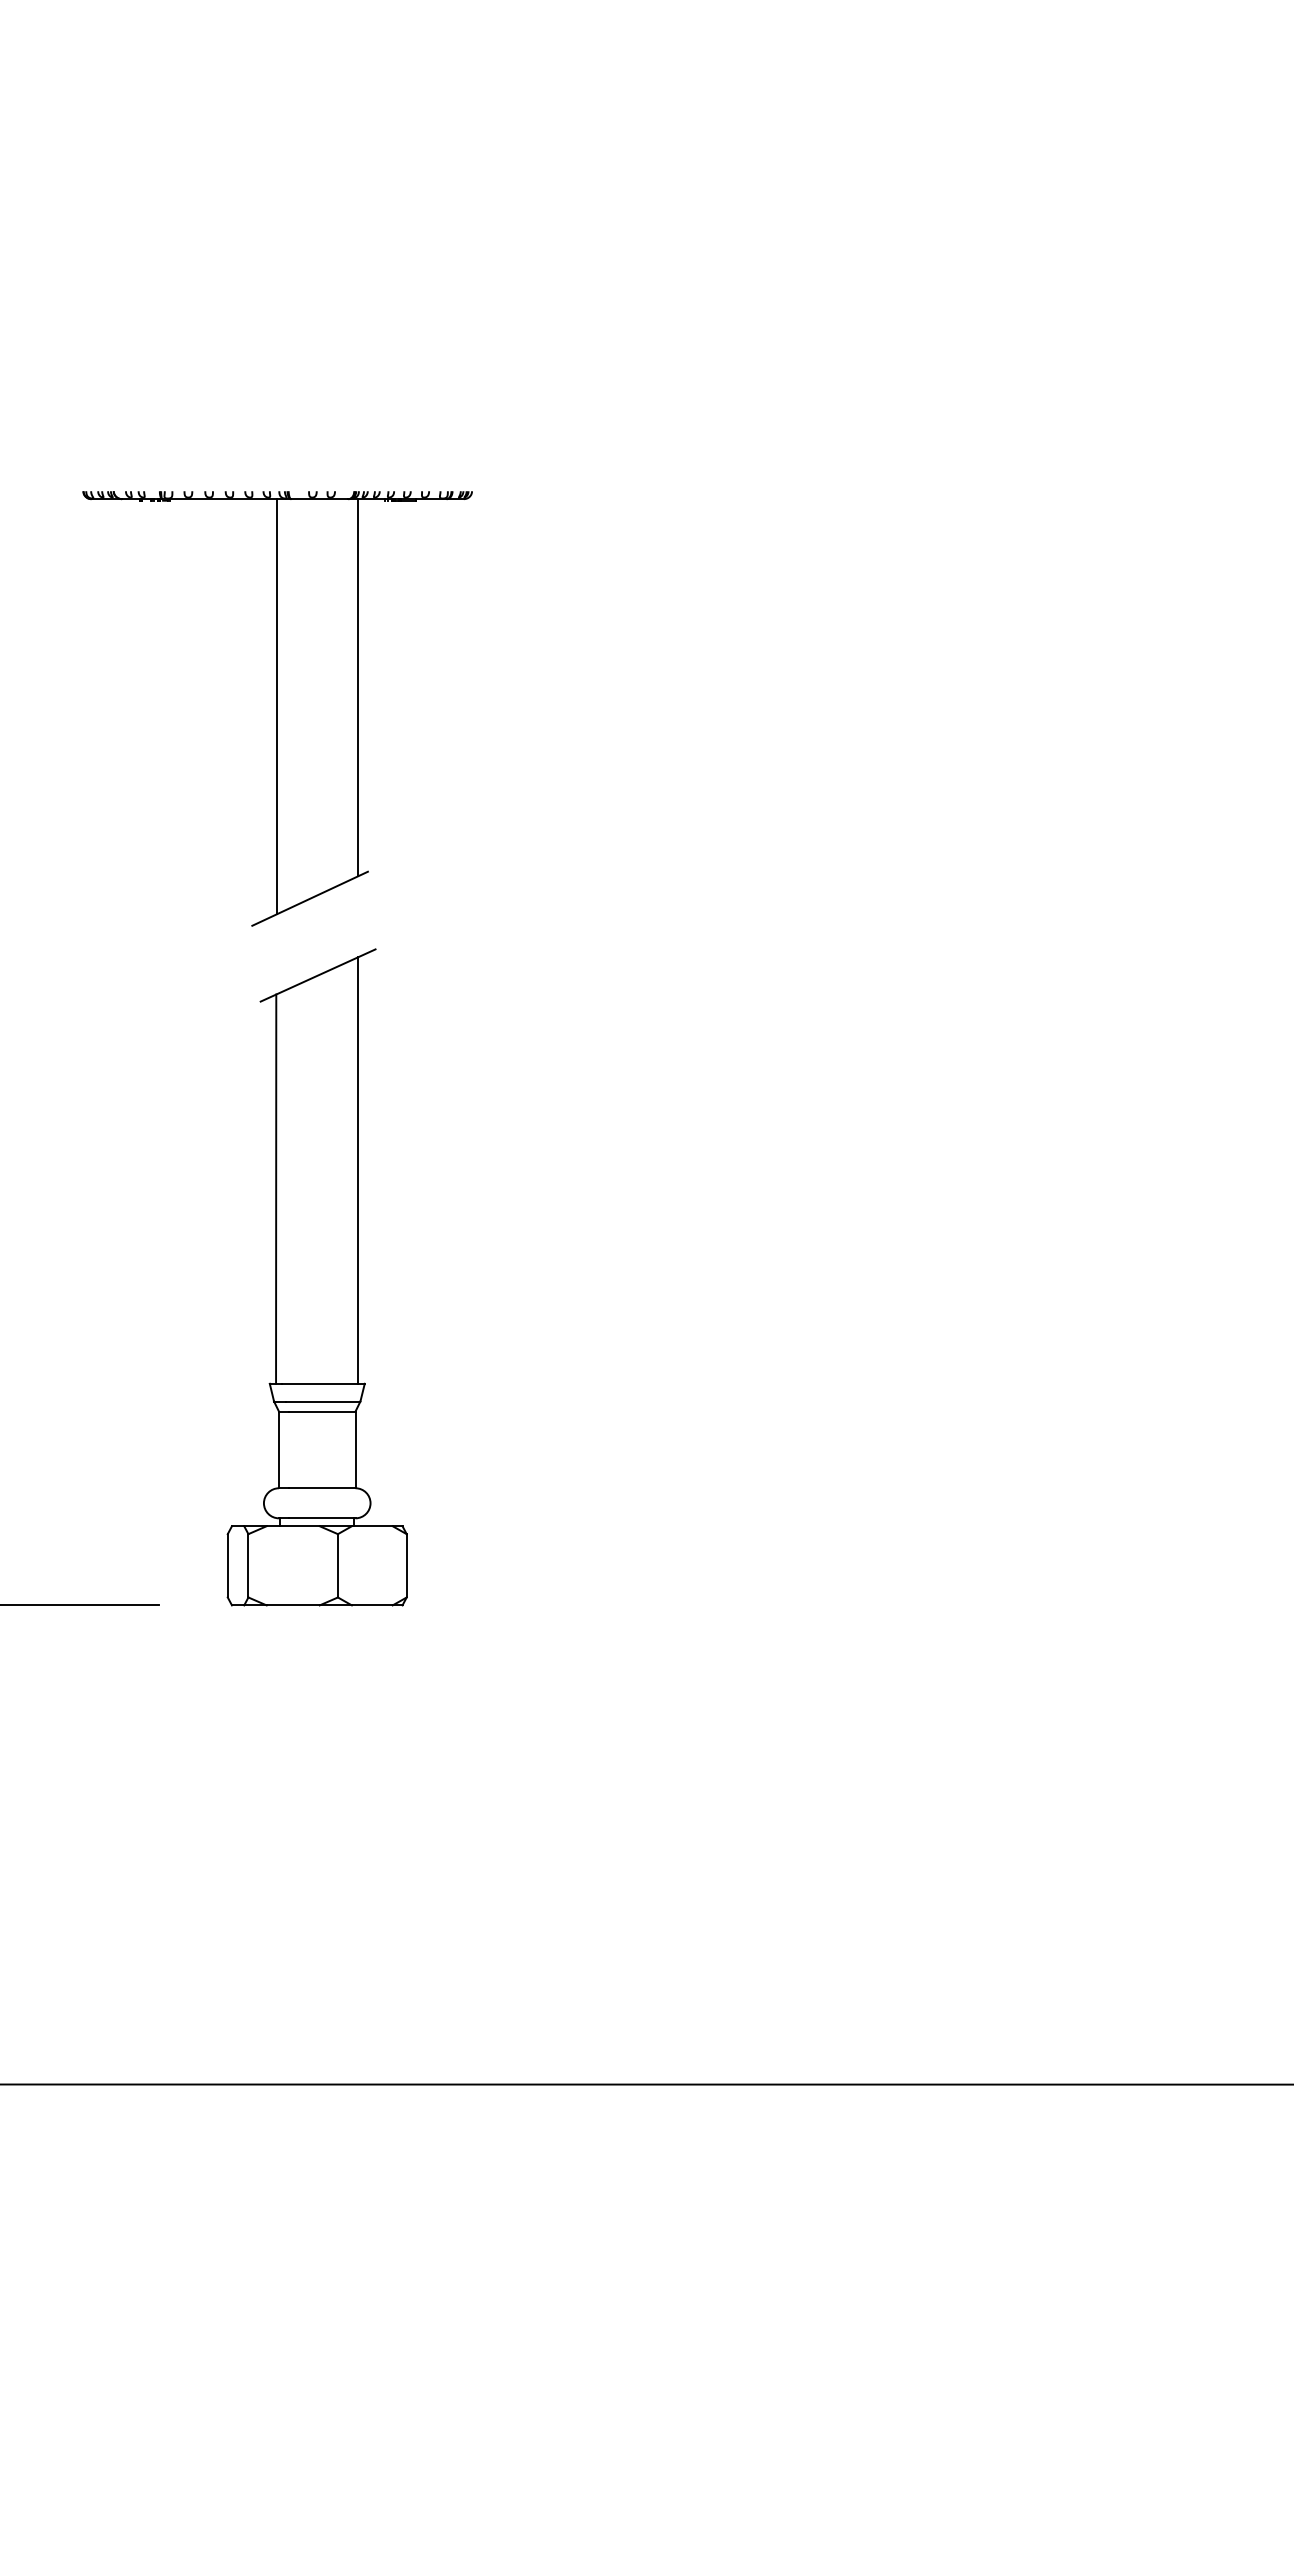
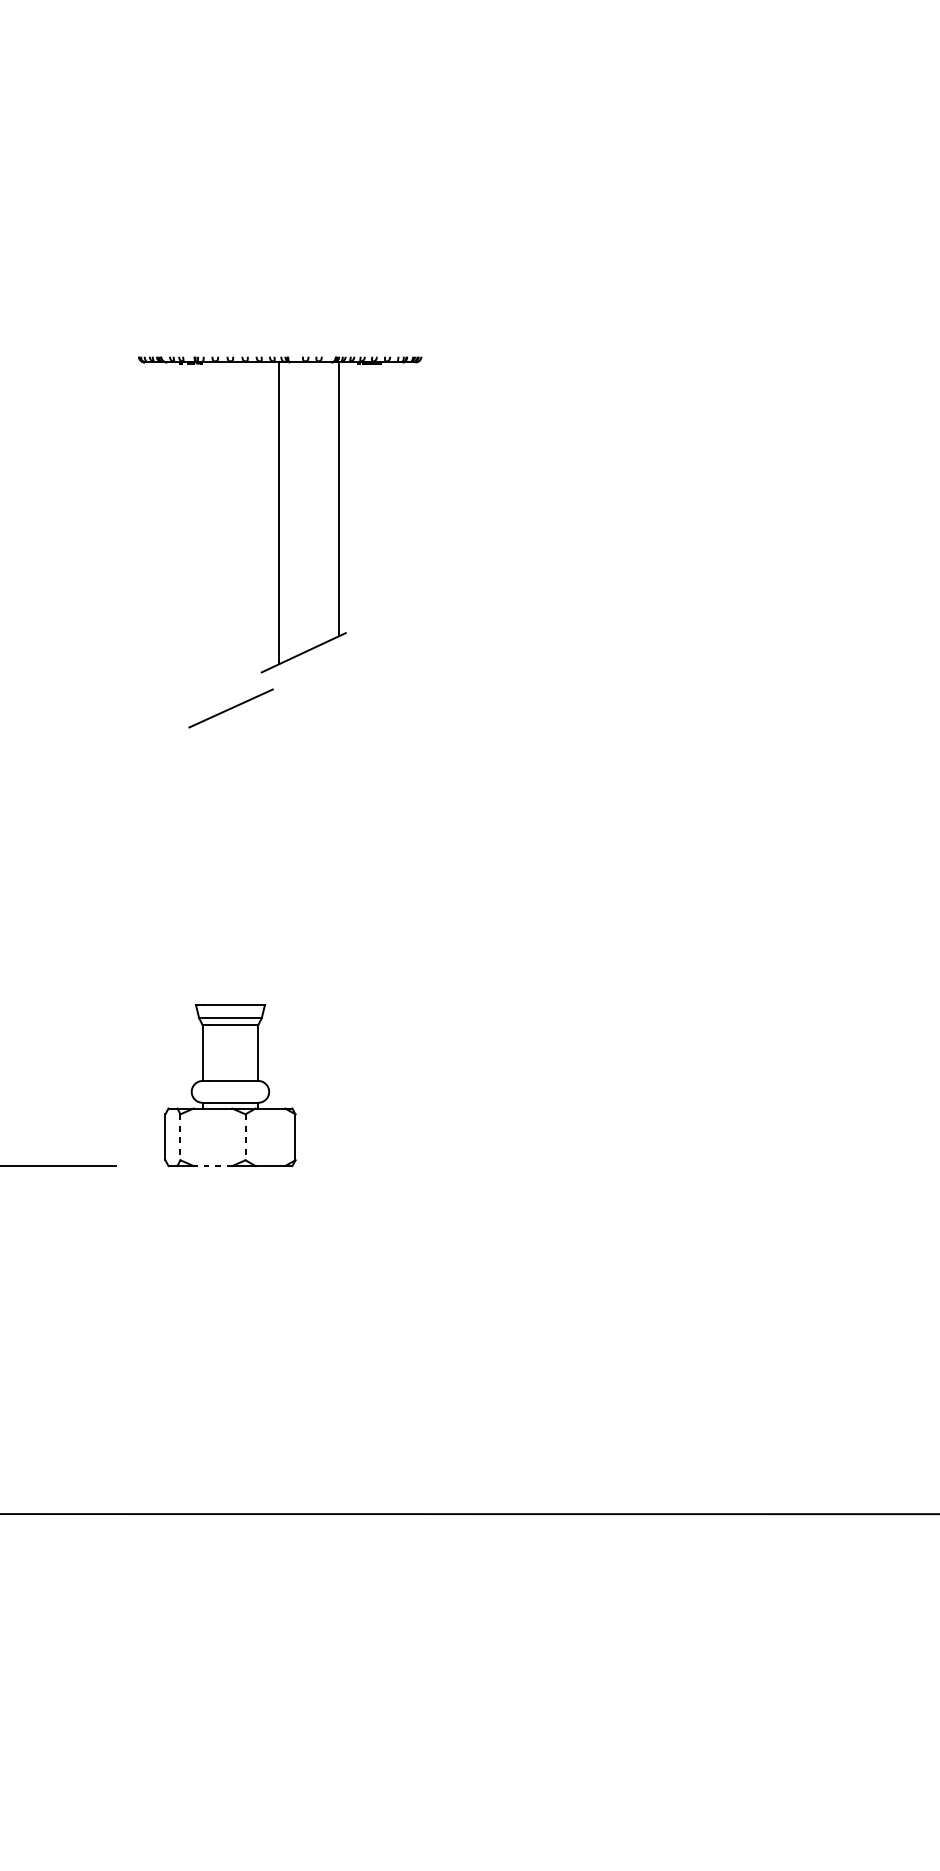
part: (277, 708) -> (280, 514), moved
line: (358, 1170) -> (260, 850), removed
line: (276, 1188) -> (200, 863), removed
line: (248, 1565) -> (180, 1137), solid -> dashed
line: (337, 1565) -> (245, 1137), solid -> dashed
line: (293, 1605) -> (213, 1166), solid -> dashed

